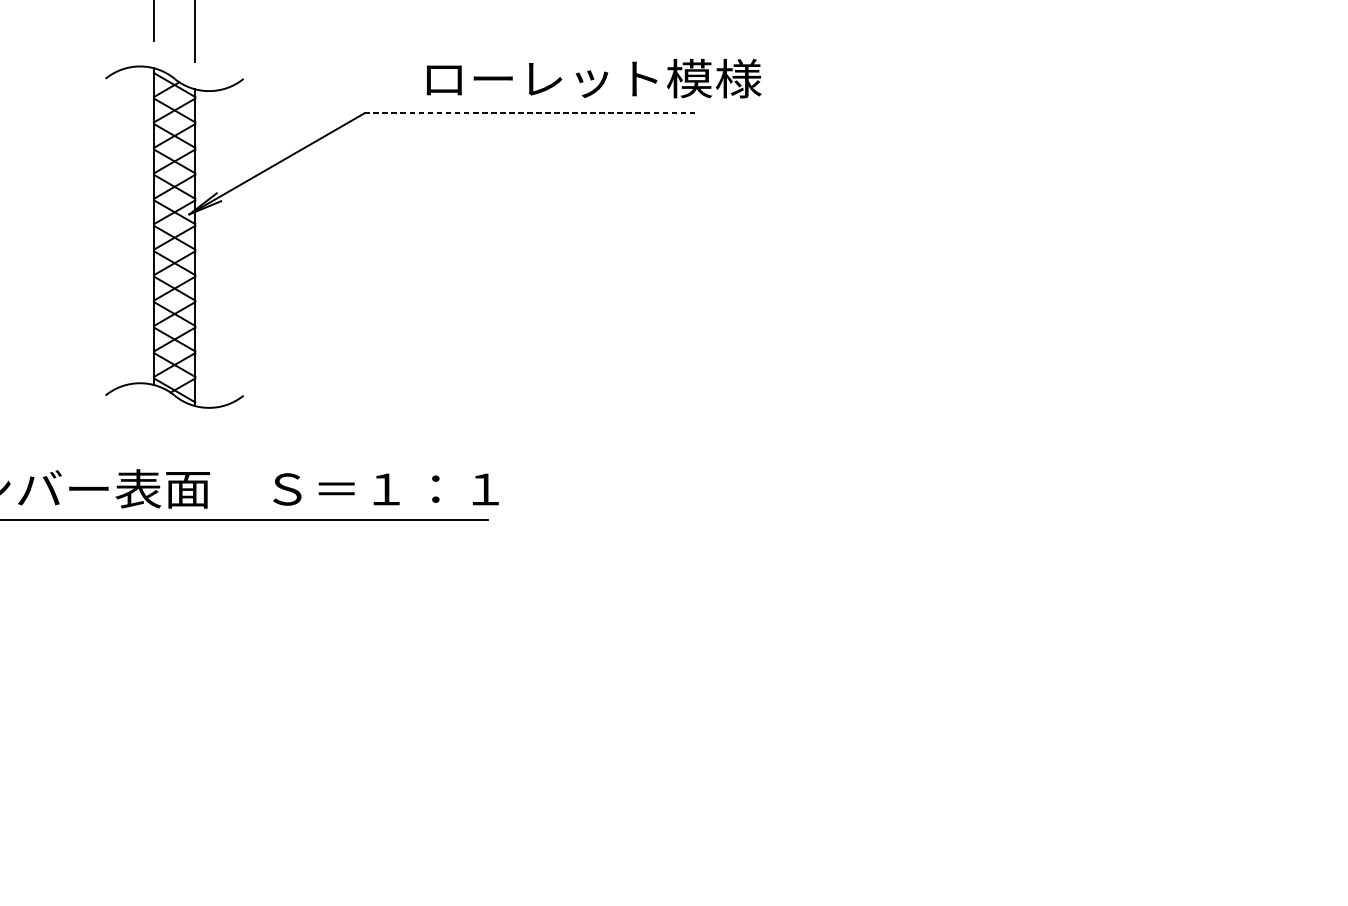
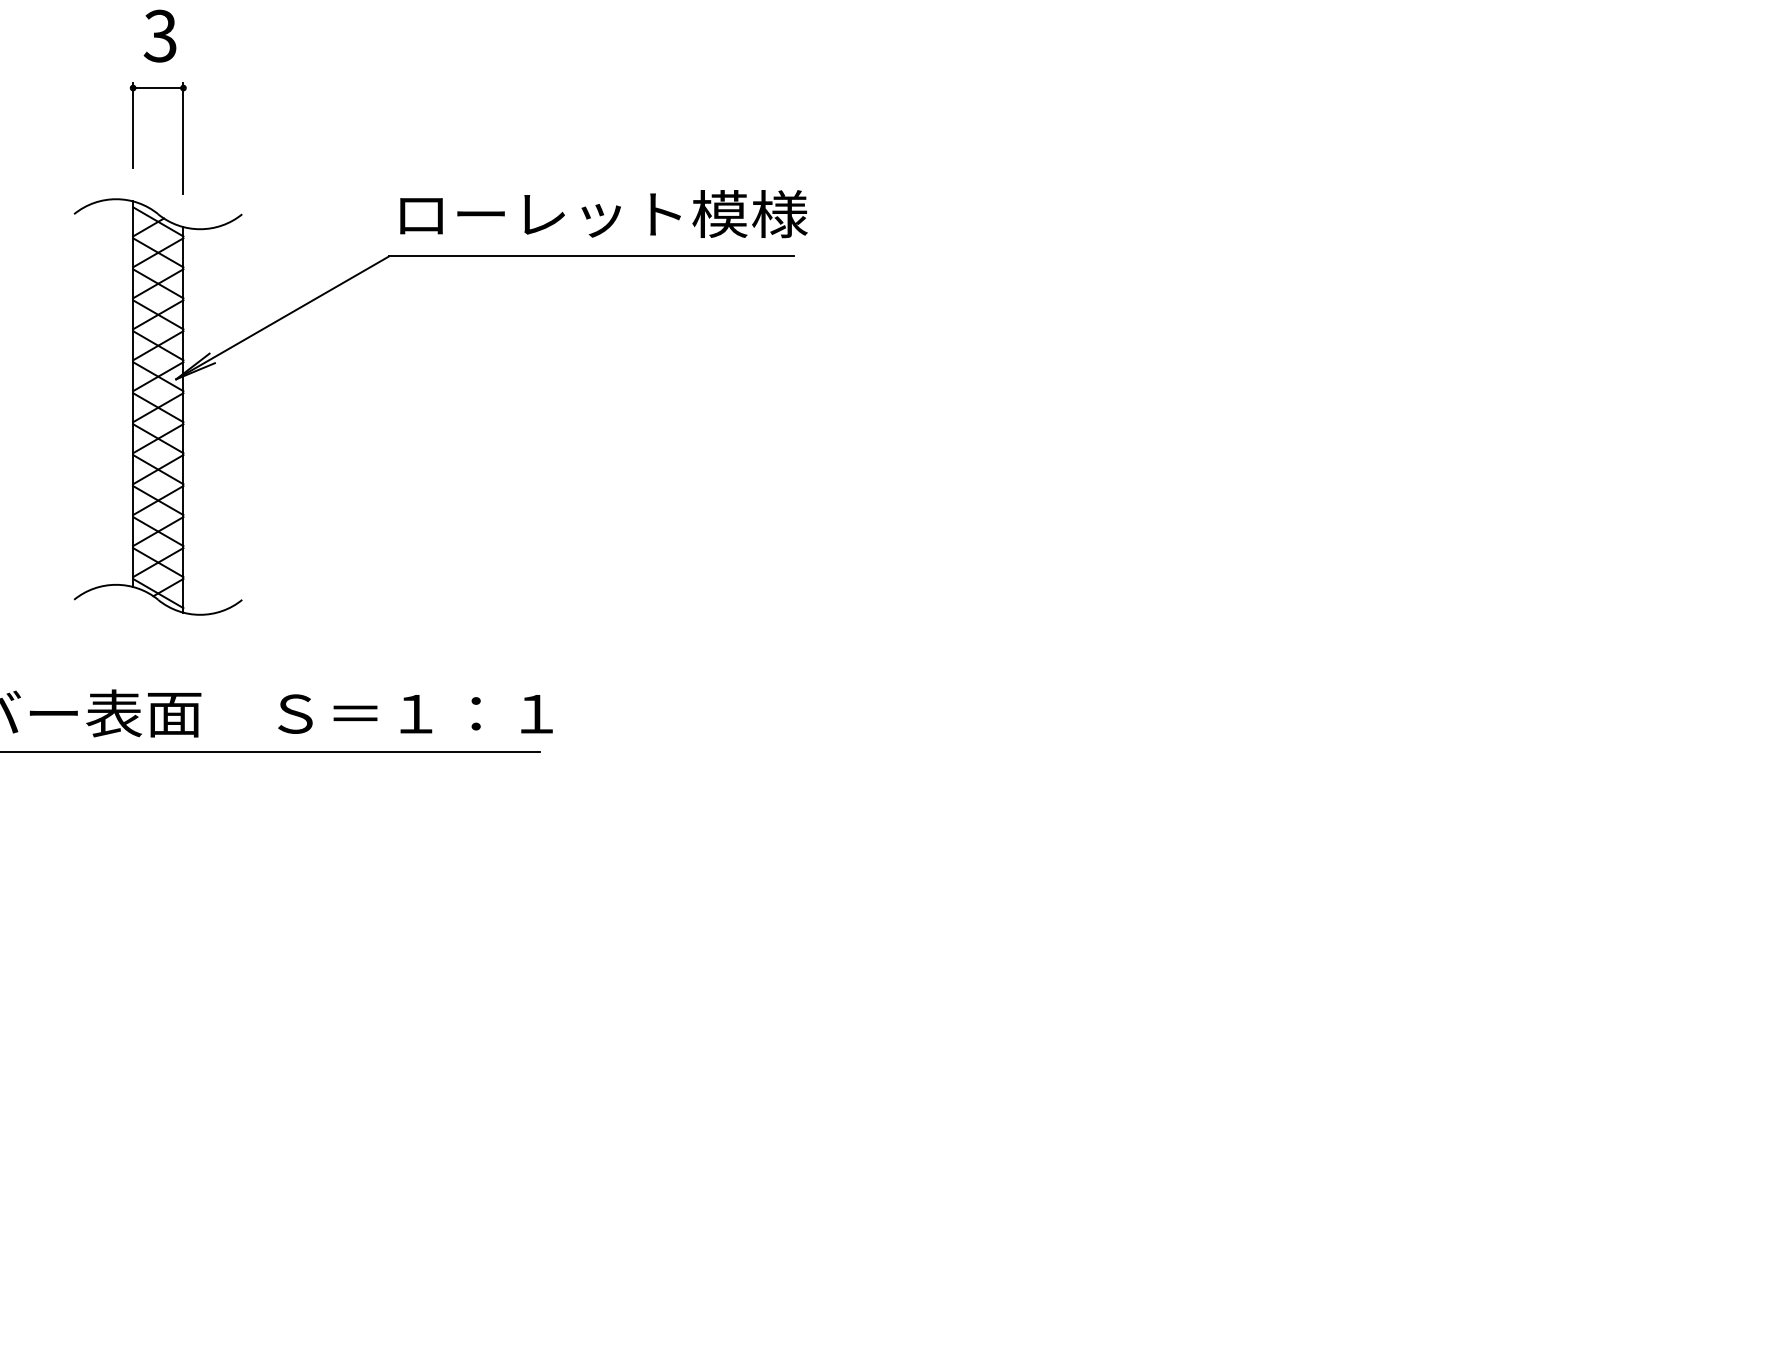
text: (593, 79) -> (603, 214), moved
line: (531, 113) -> (592, 256), dashed -> solid

